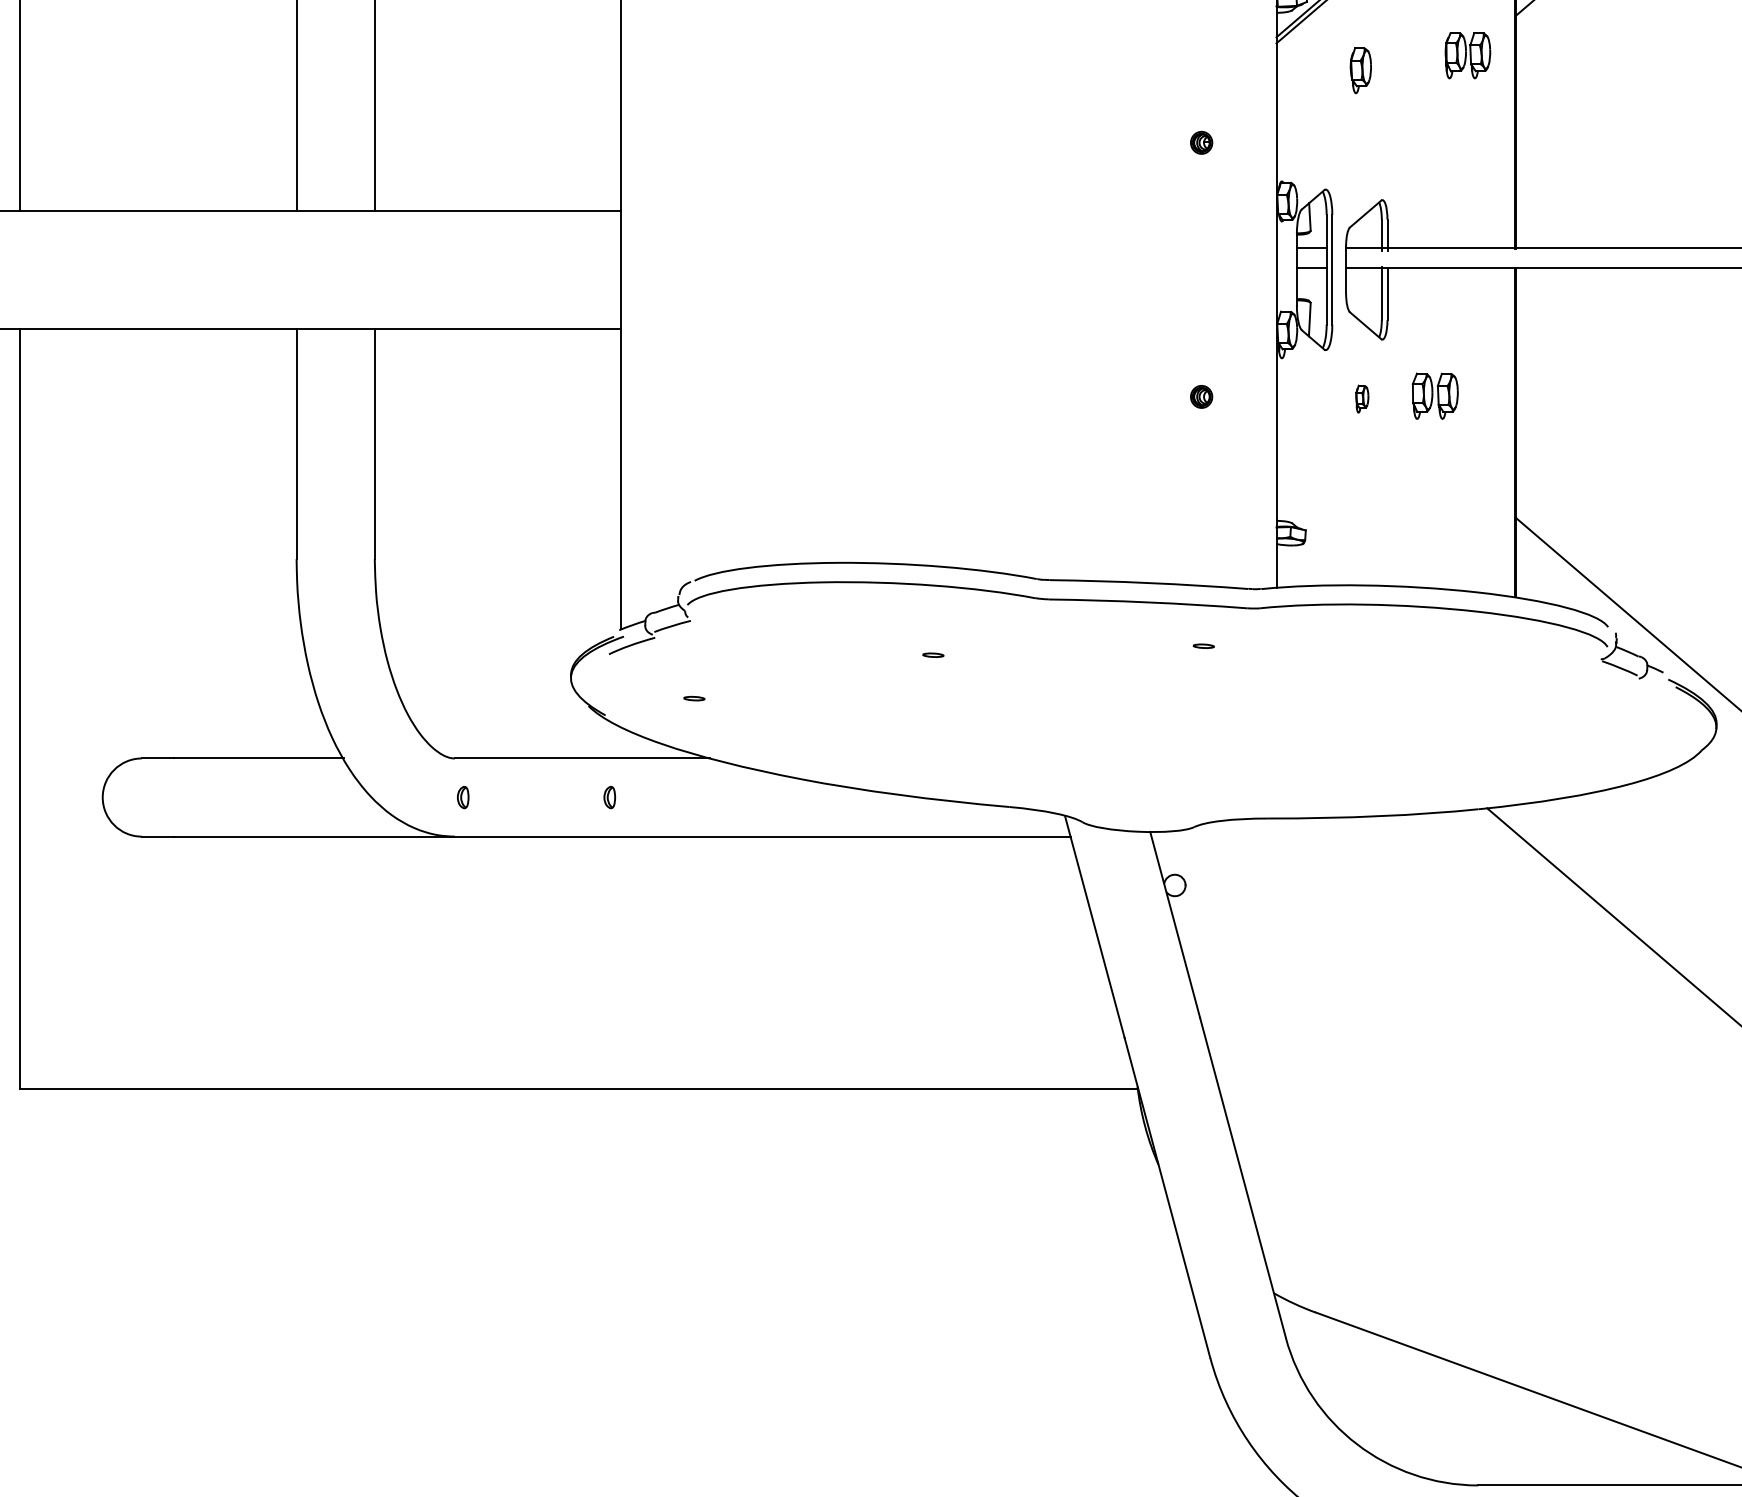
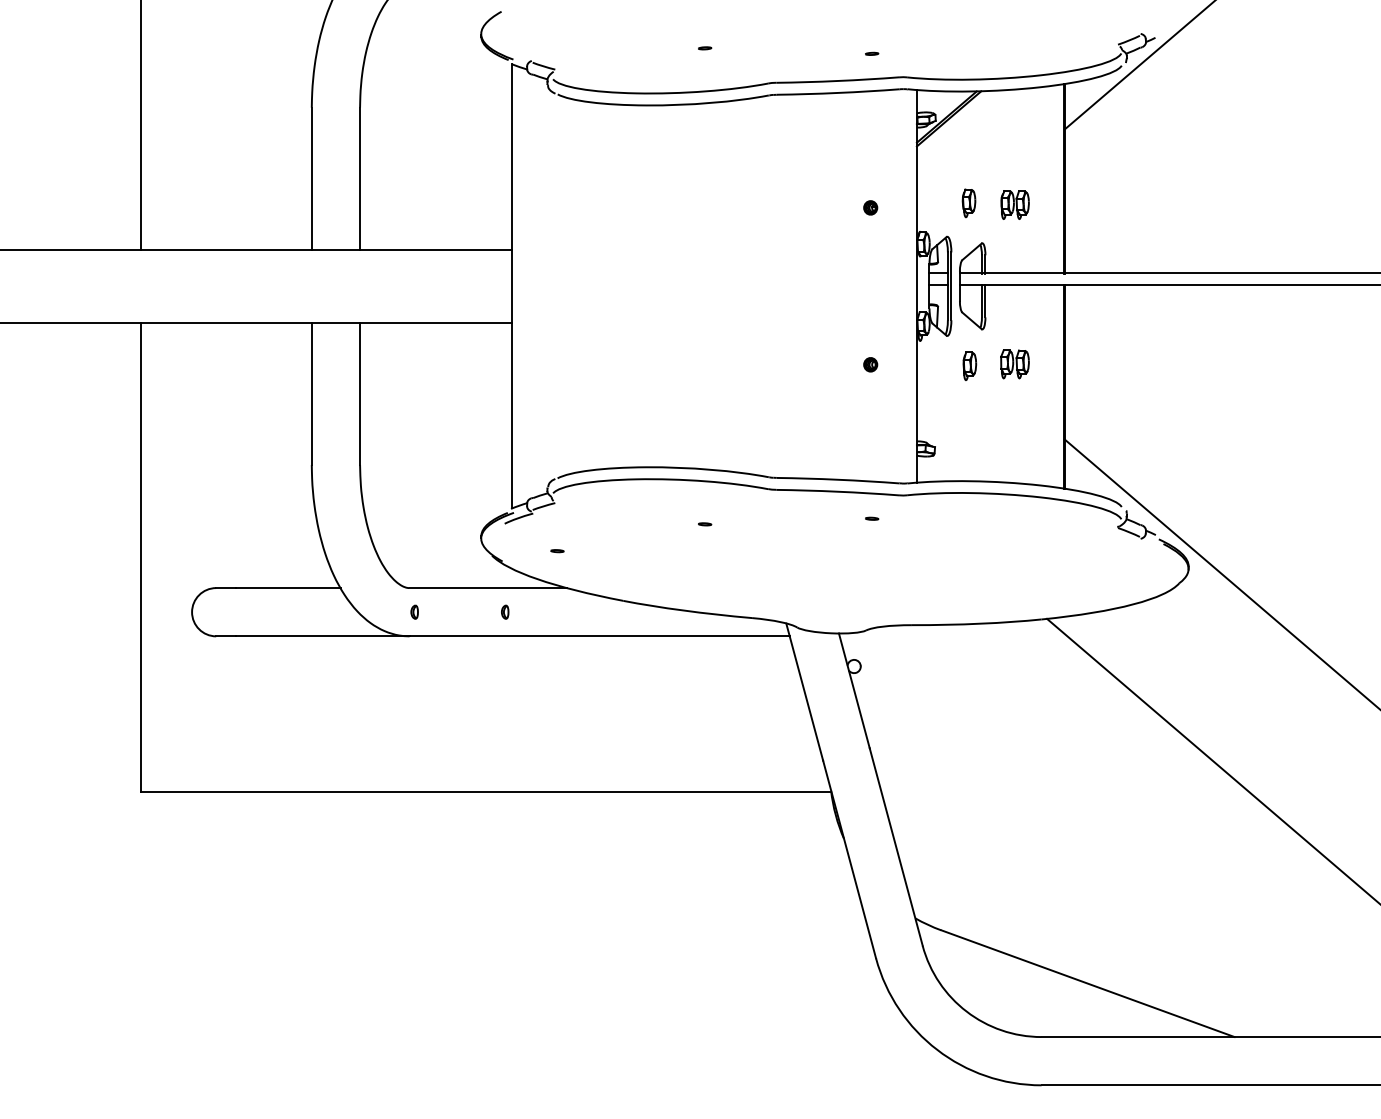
part: (1466, 54) -> (1014, 204), moved
part: (1360, 70) -> (968, 203), moved
part: (1361, 398) -> (969, 365), size x1.67

